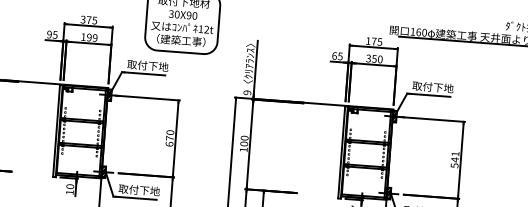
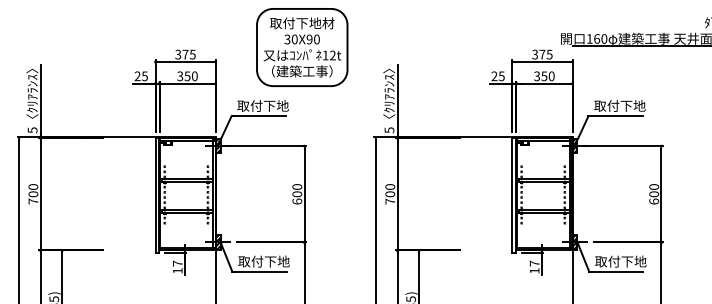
text: (49, 34) -> (137, 76), 95 -> 25
text: (89, 37) -> (187, 76), 199 -> 350
text: (367, 40) -> (534, 54), 175 -> 375
text: (334, 56) -> (494, 76), 65 -> 25
text: (247, 92) -> (389, 130), 9 -> 5
text: (170, 138) -> (297, 194), 670 -> 600
text: (243, 149) -> (390, 201), 100 -> 700
text: (455, 160) -> (654, 194), 541 -> 600
text: (70, 186) -> (177, 263), 10 -> 17

